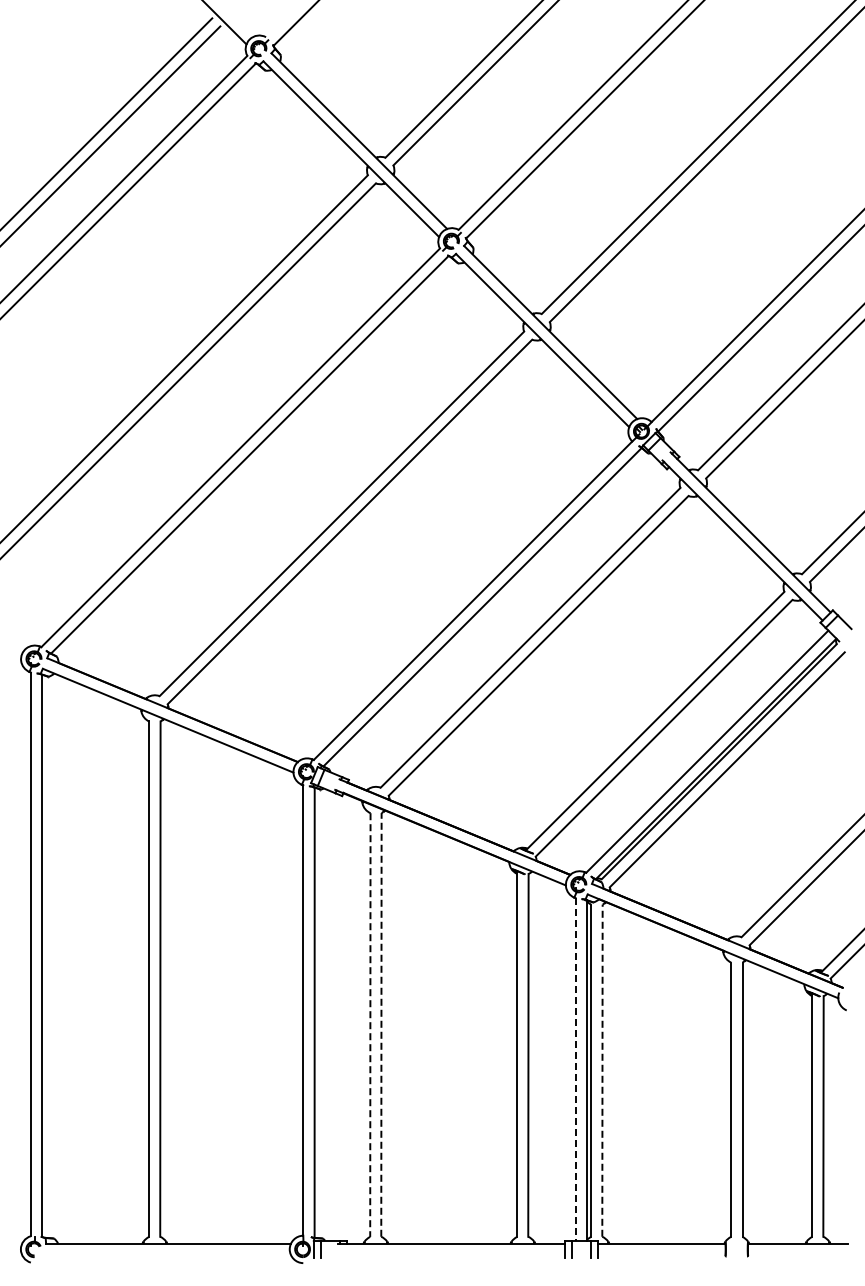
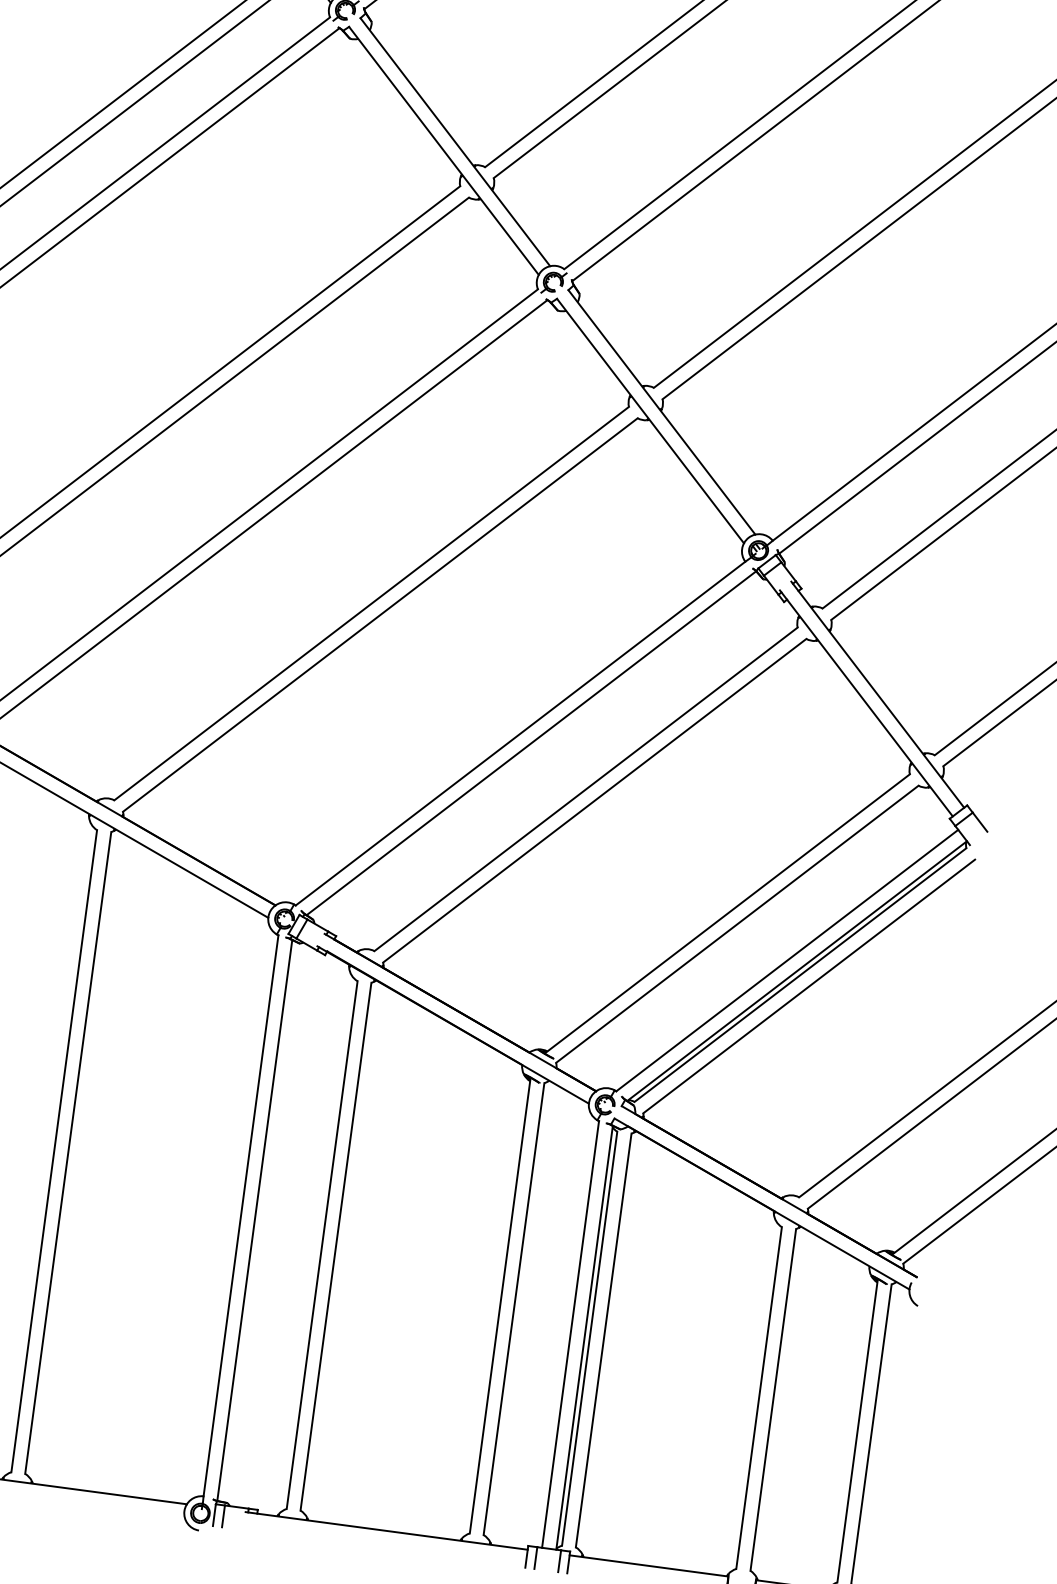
line: (381, 1024) -> (336, 1246), dashed -> solid
line: (370, 1025) -> (322, 1245), dashed -> solid
line: (575, 1069) -> (570, 1334), dashed -> solid
line: (602, 1070) -> (603, 1340), dashed -> solid

